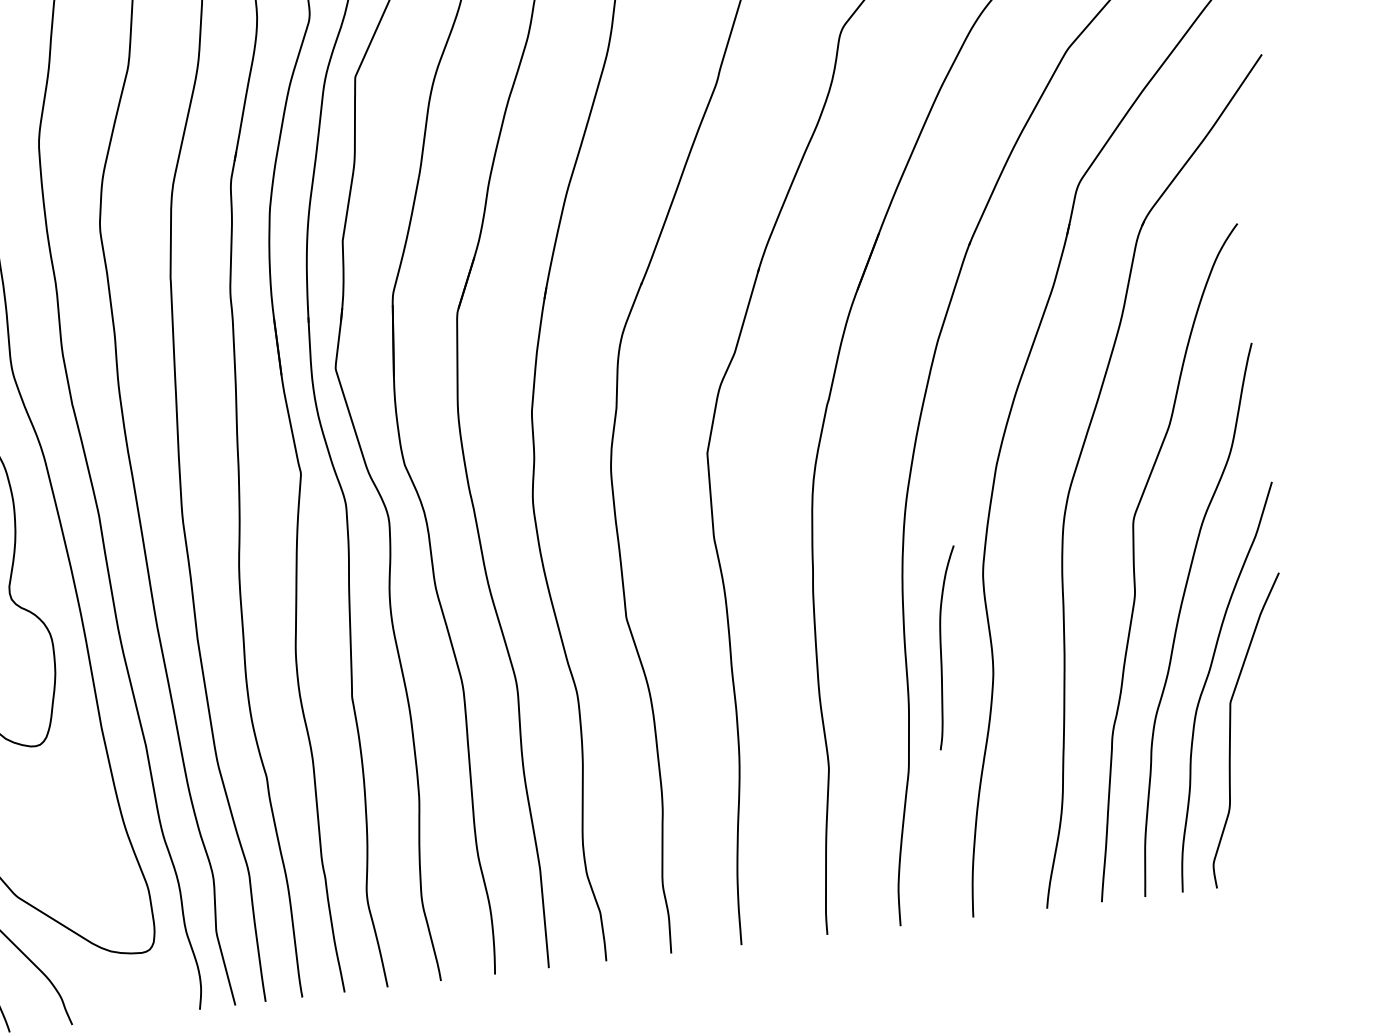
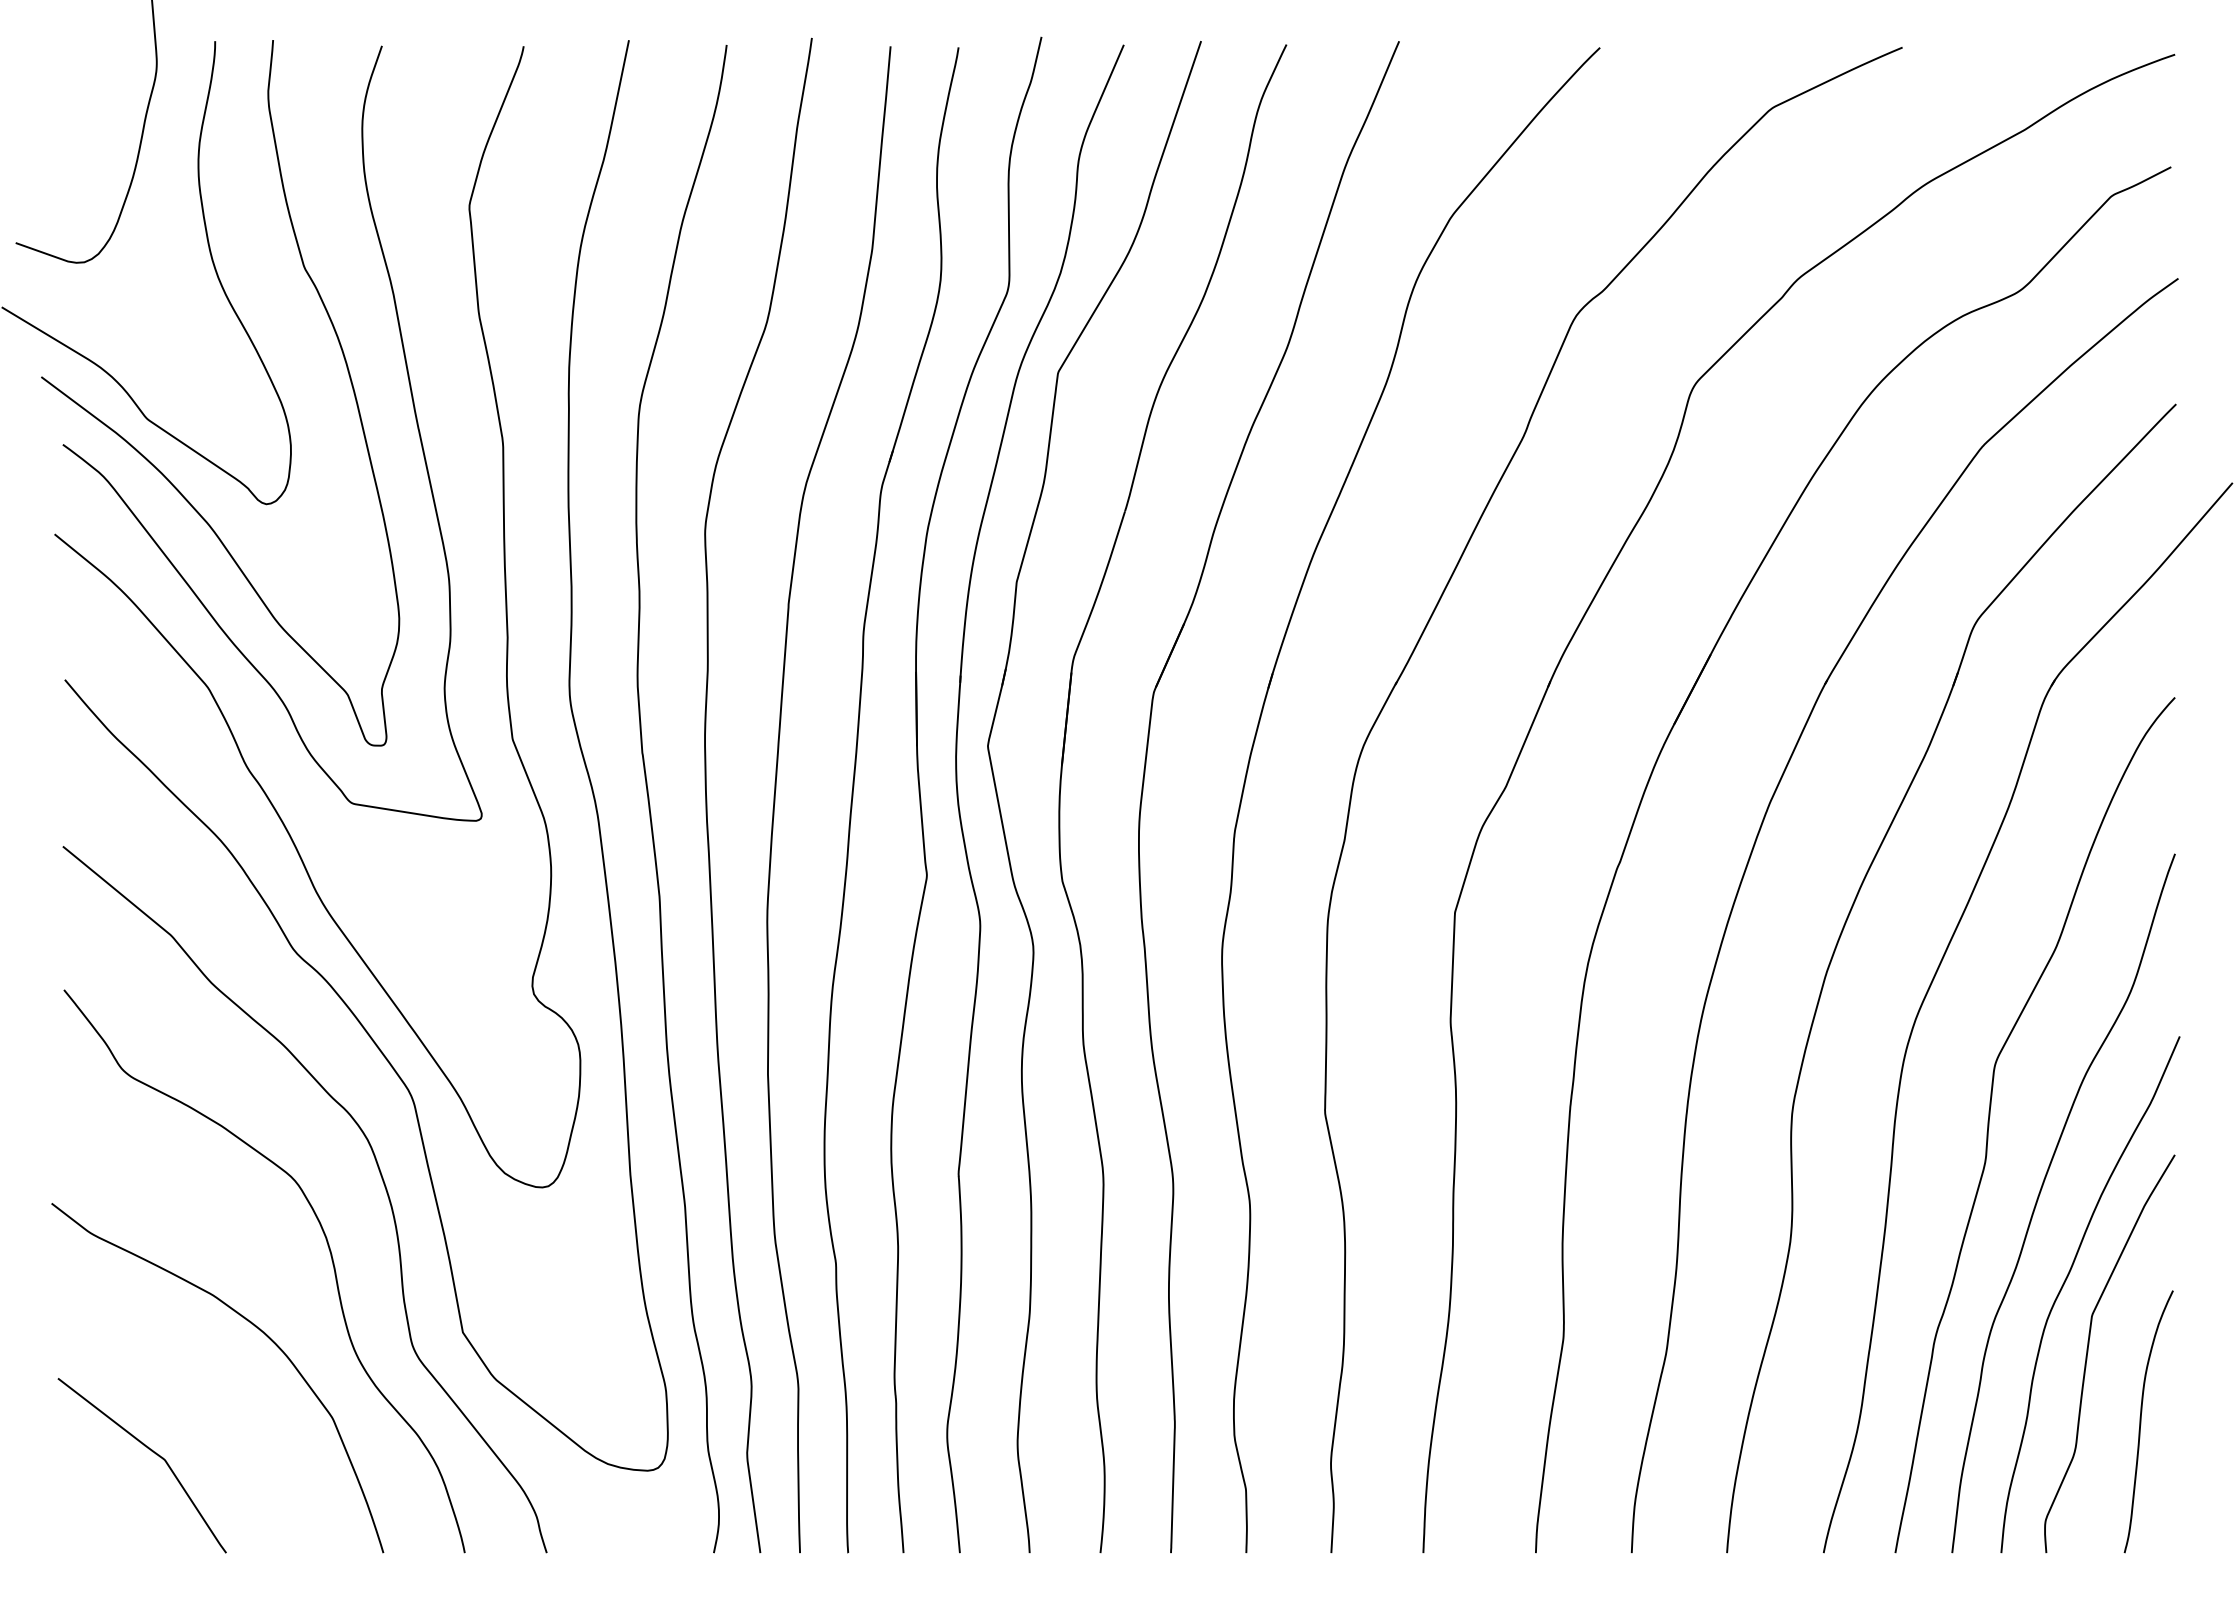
curve: (941, 648) -> (2141, 1421), moved

